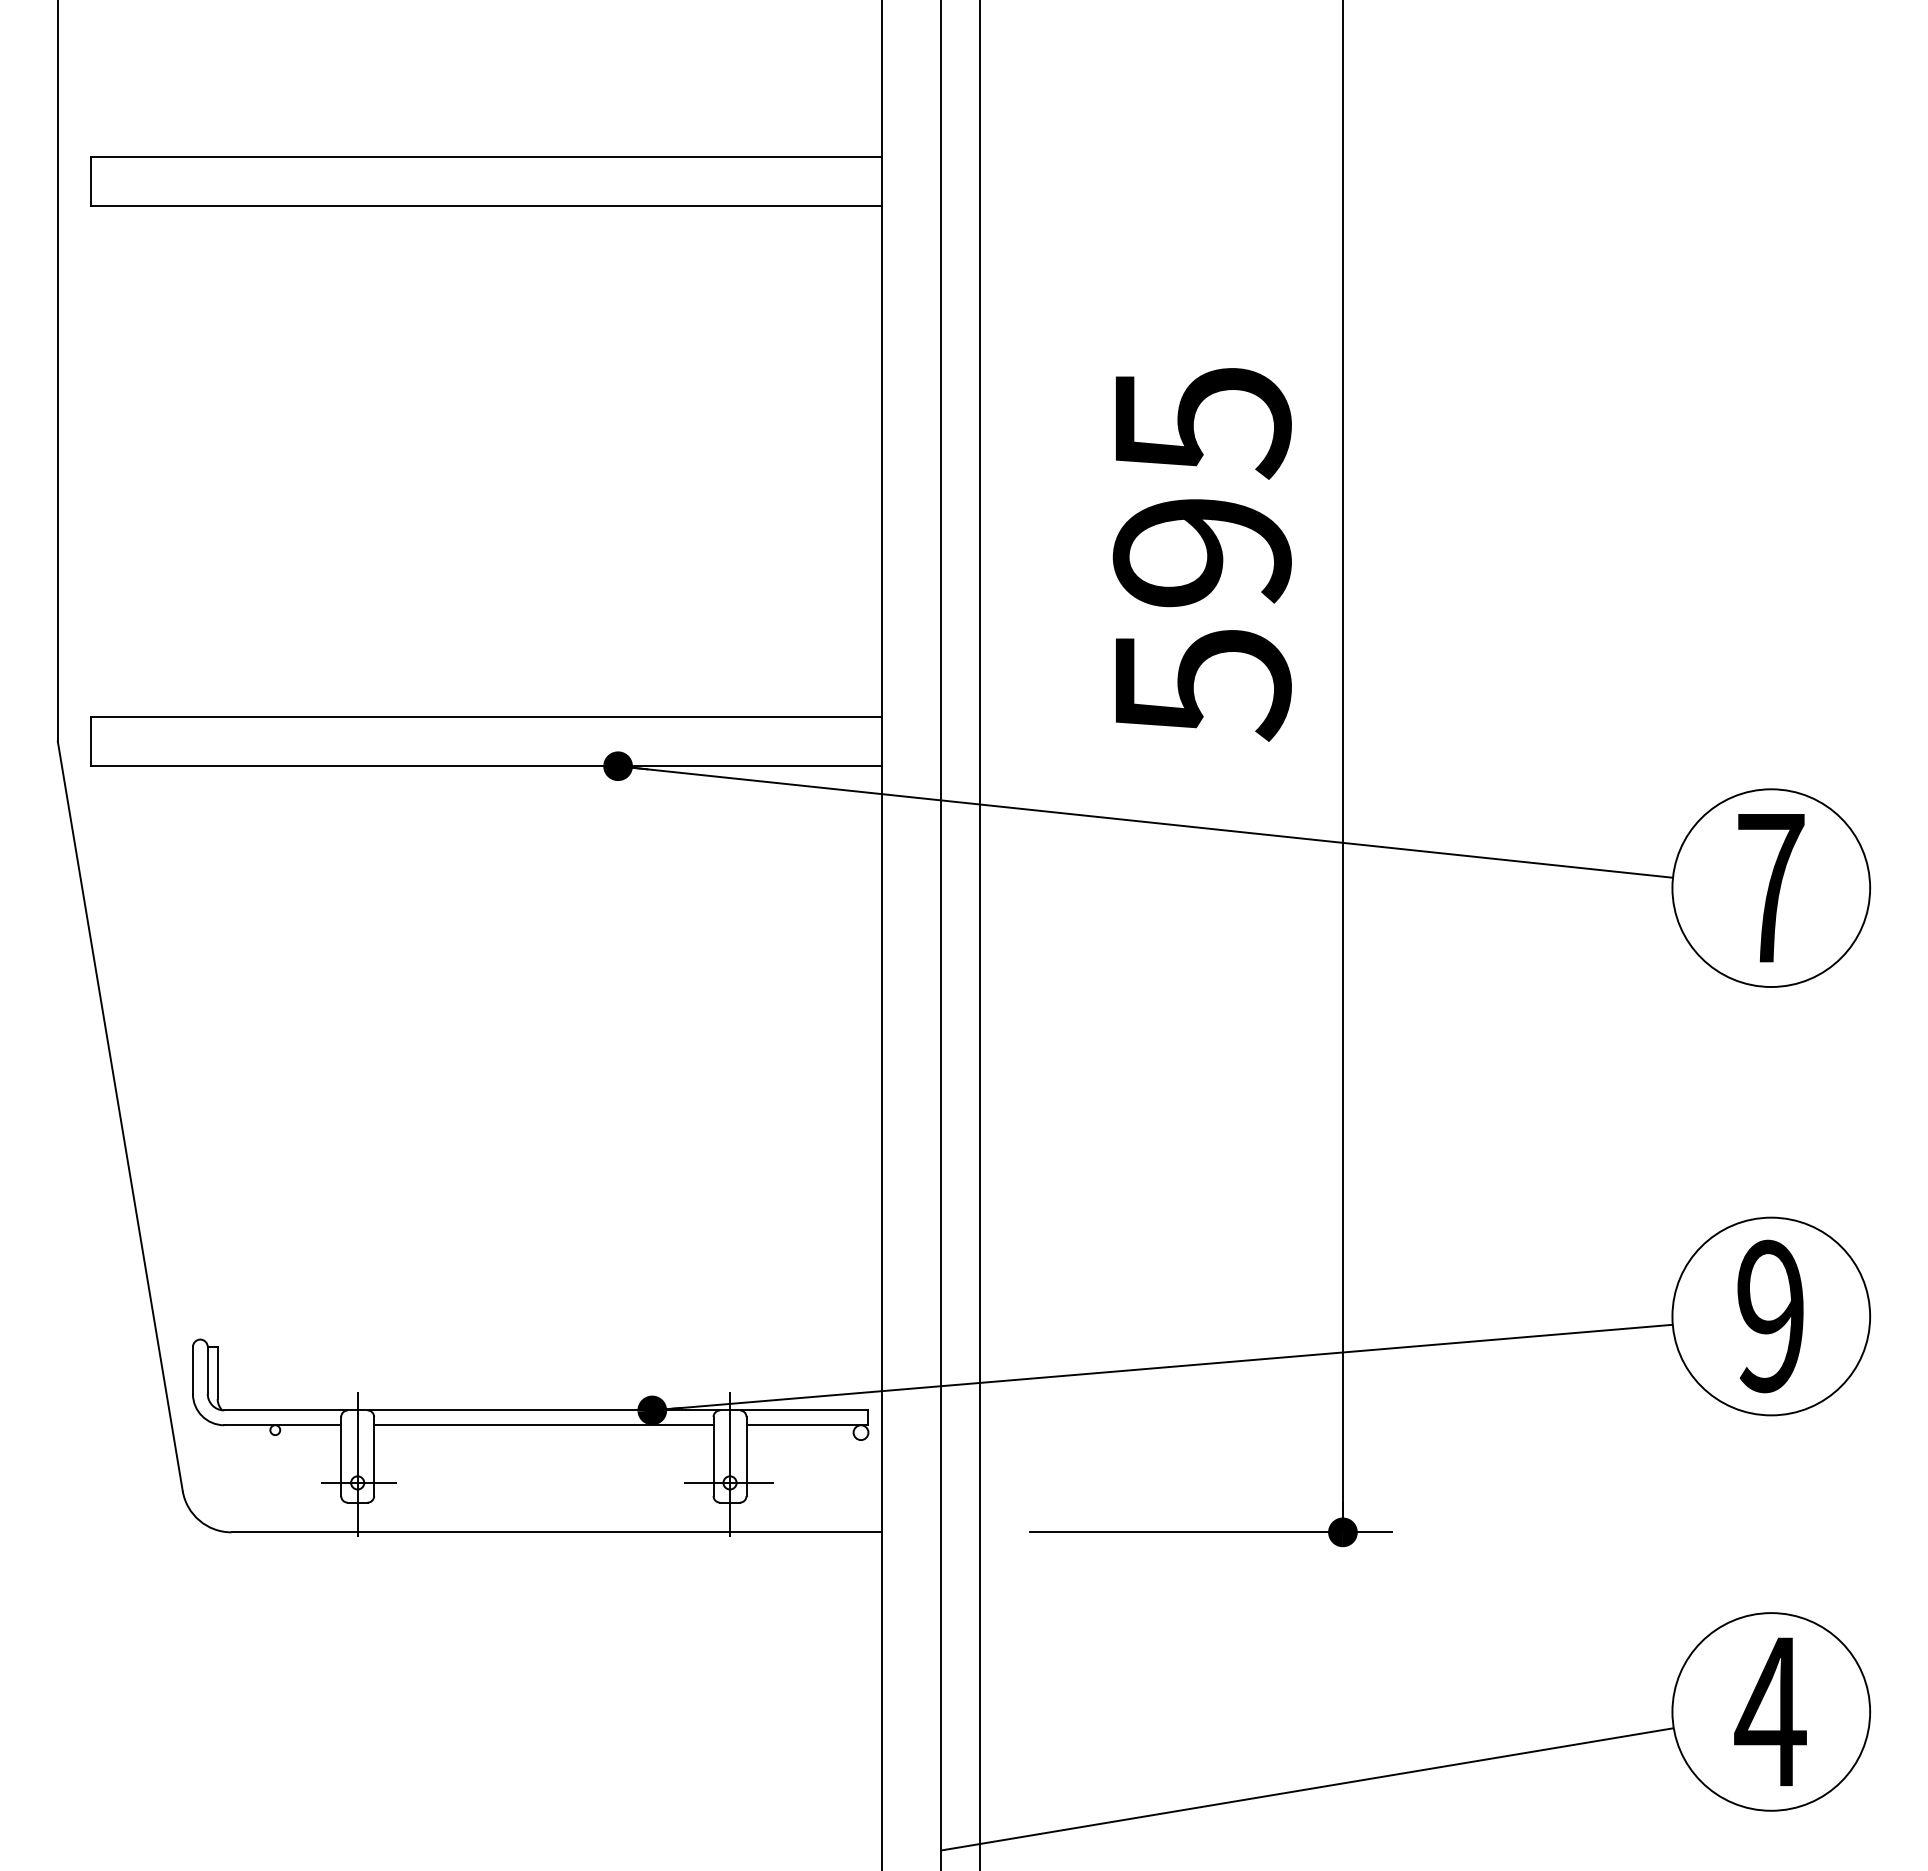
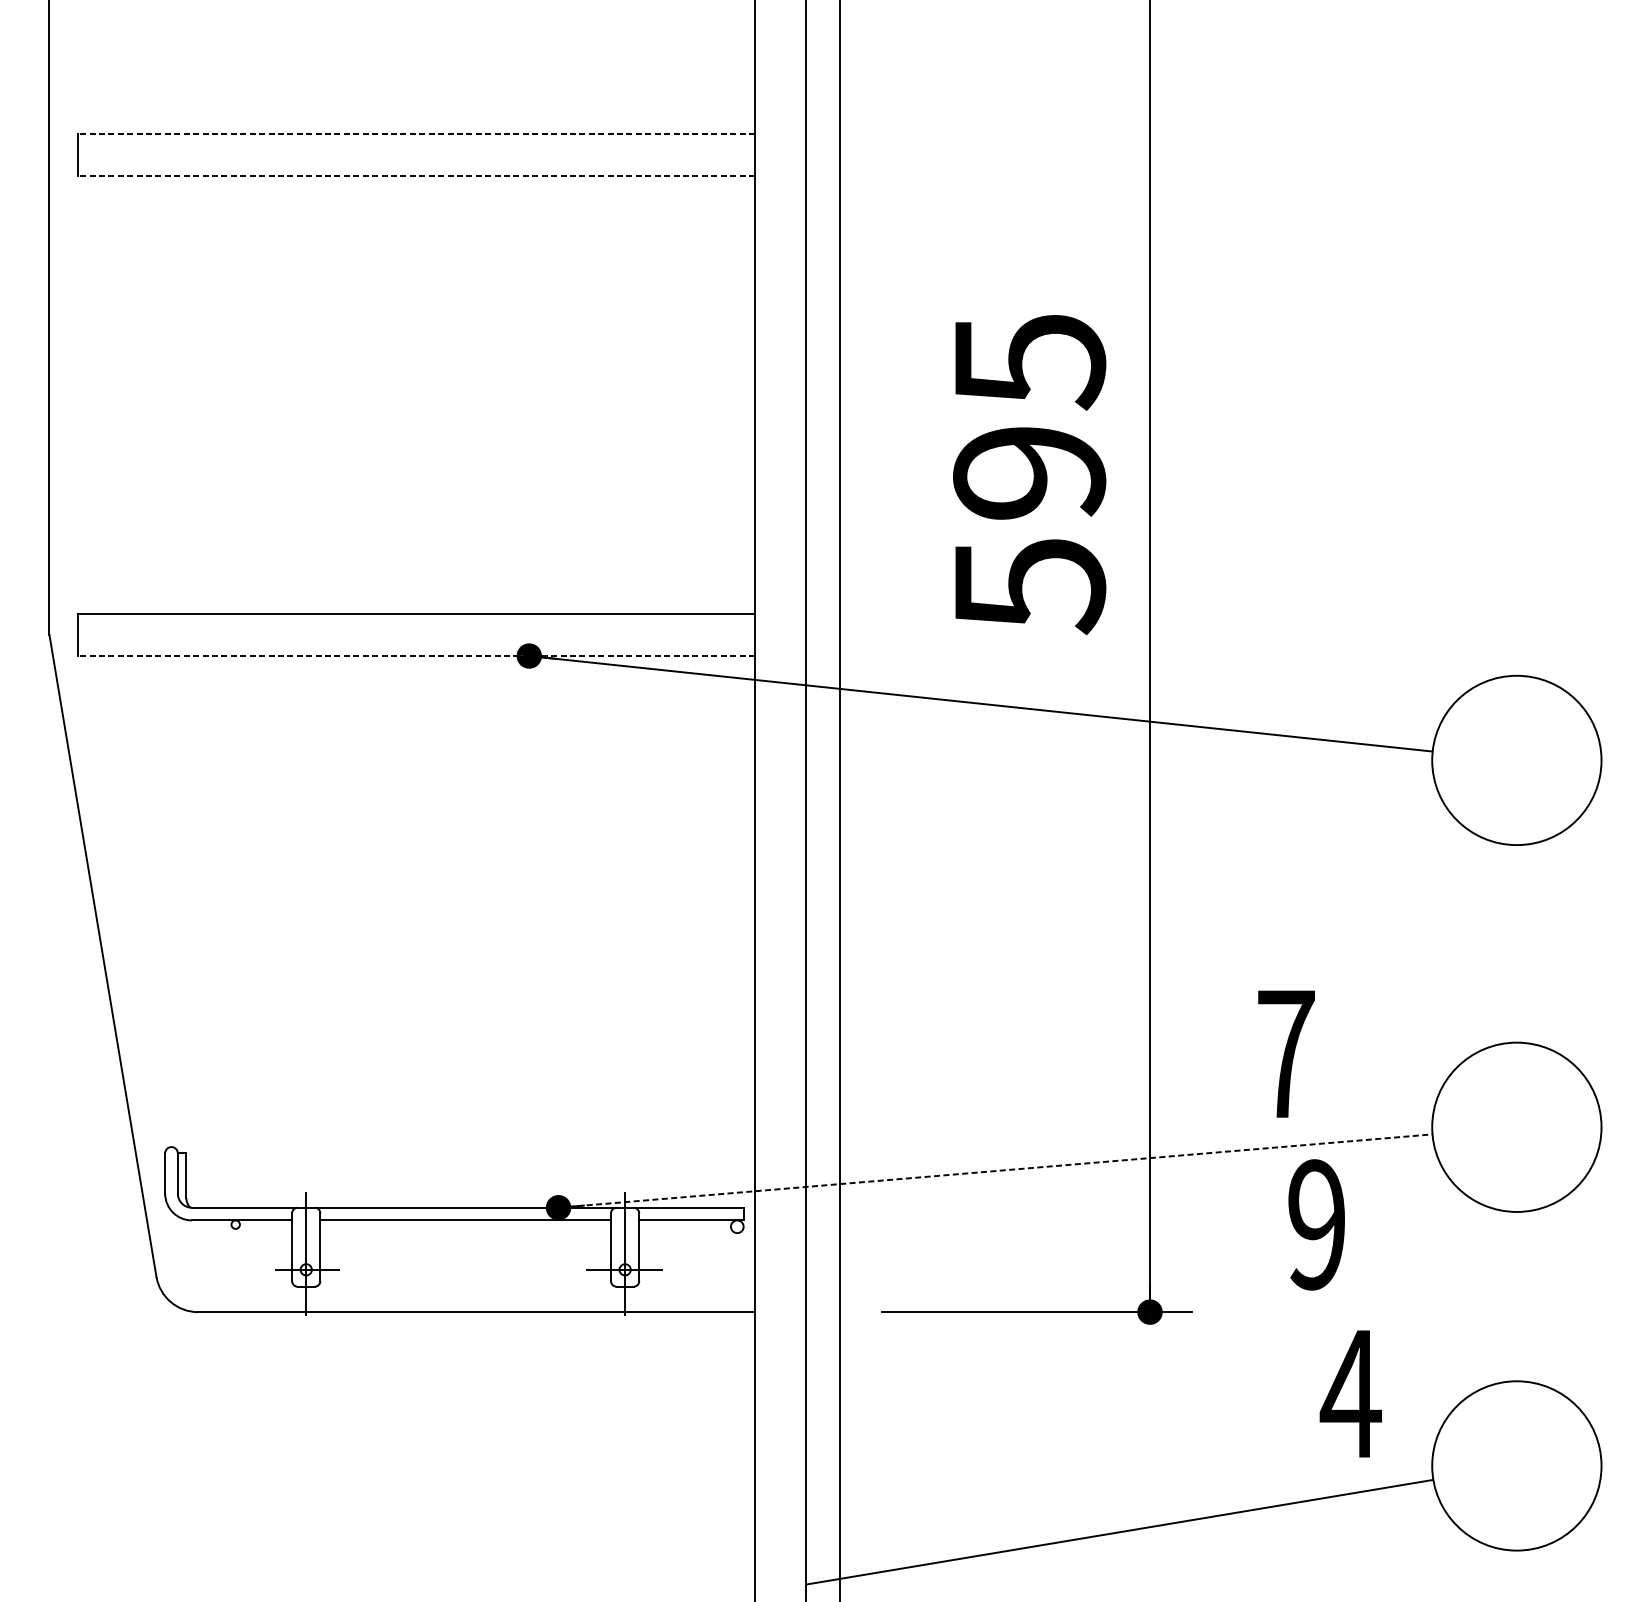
line: (485, 156) -> (415, 133), solid -> dashed
line: (485, 206) -> (415, 176), solid -> dashed
line: (485, 766) -> (415, 656), solid -> dashed
text: (1771, 888) -> (1286, 1054), moved
text: (1770, 1316) -> (1316, 1224), moved
line: (1163, 1367) -> (996, 1170), solid -> dashed
text: (1770, 1711) -> (1350, 1393), moved

